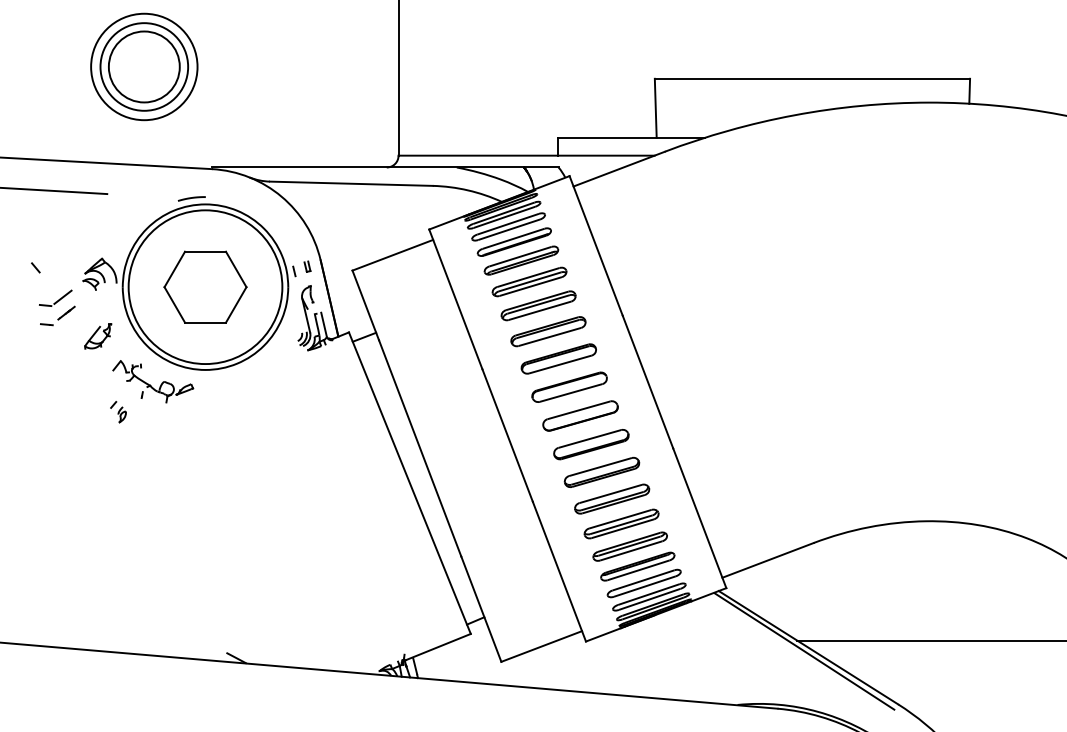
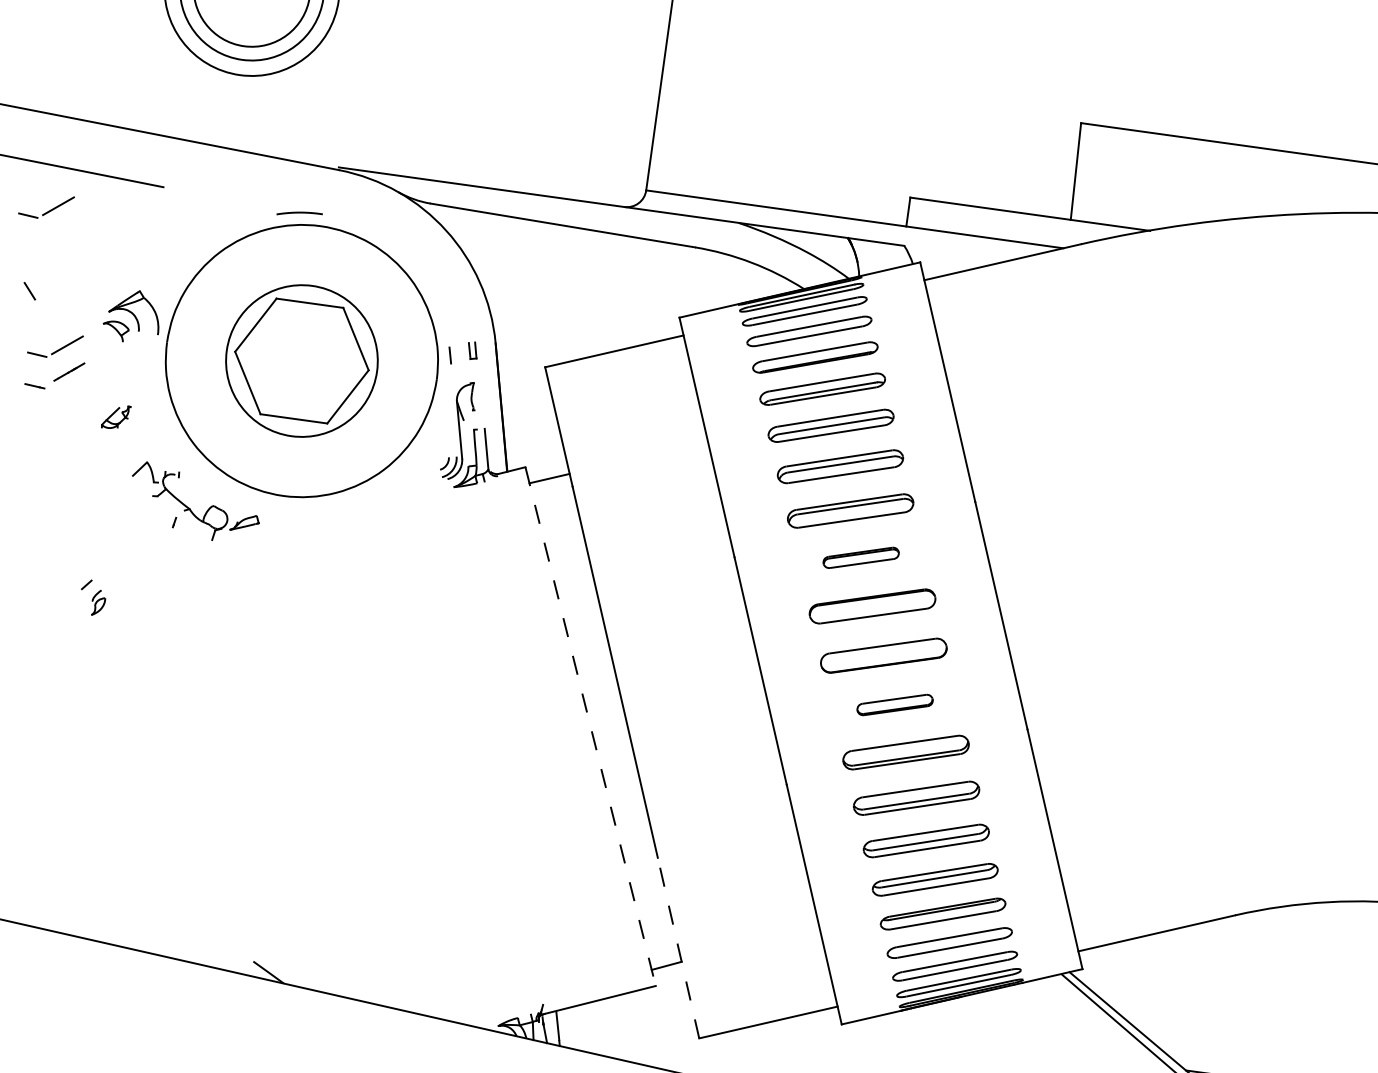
part: (38, 214) -> (46, 204), added
circle: (205, 287) -> (301, 361), size x0.6
part: (98, 336) -> (116, 417), size x0.6
part: (558, 358) -> (860, 557), size x0.6
part: (118, 412) -> (92, 598), moved
part: (591, 444) -> (895, 704), size x0.6
line: (409, 483) -> (589, 727), solid -> dashed
line: (481, 608) -> (678, 946), solid -> dashed

